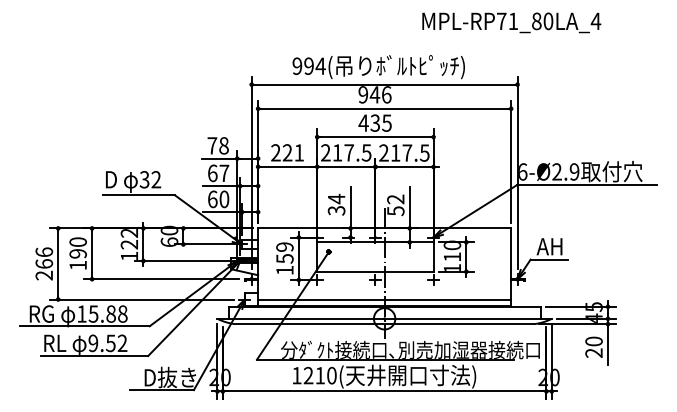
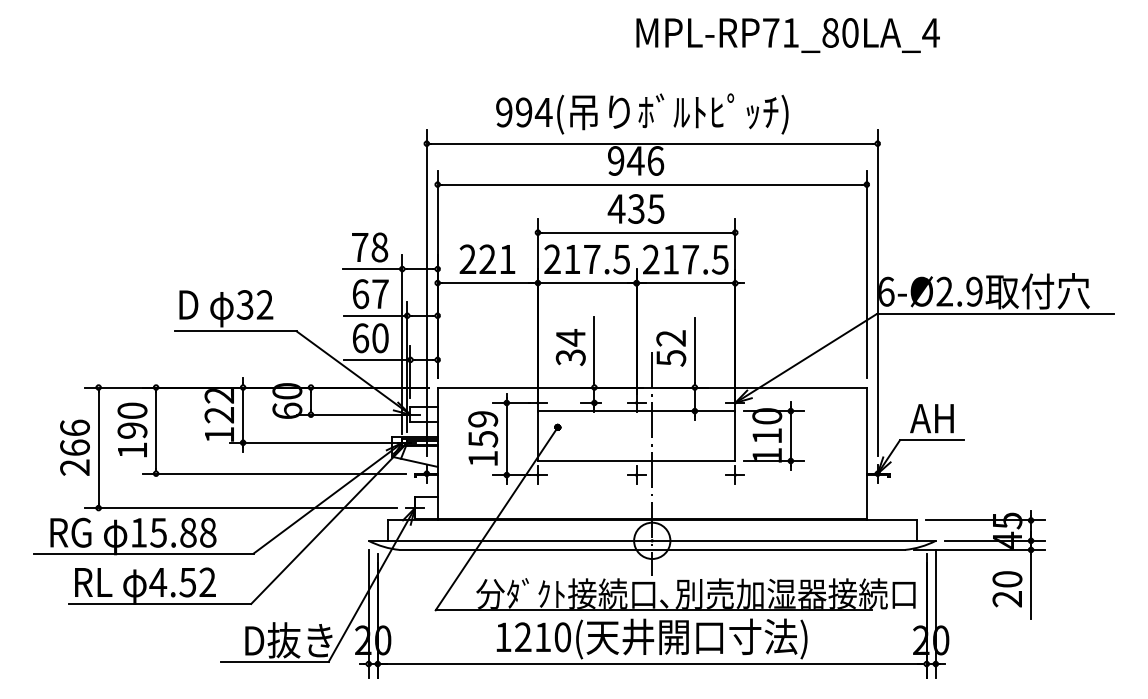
text: (511, 22) -> (787, 34), moved
line: (384, 299) -> (652, 508), removed
text: (93, 343) -> (158, 582), 9.52 -> 4.52

